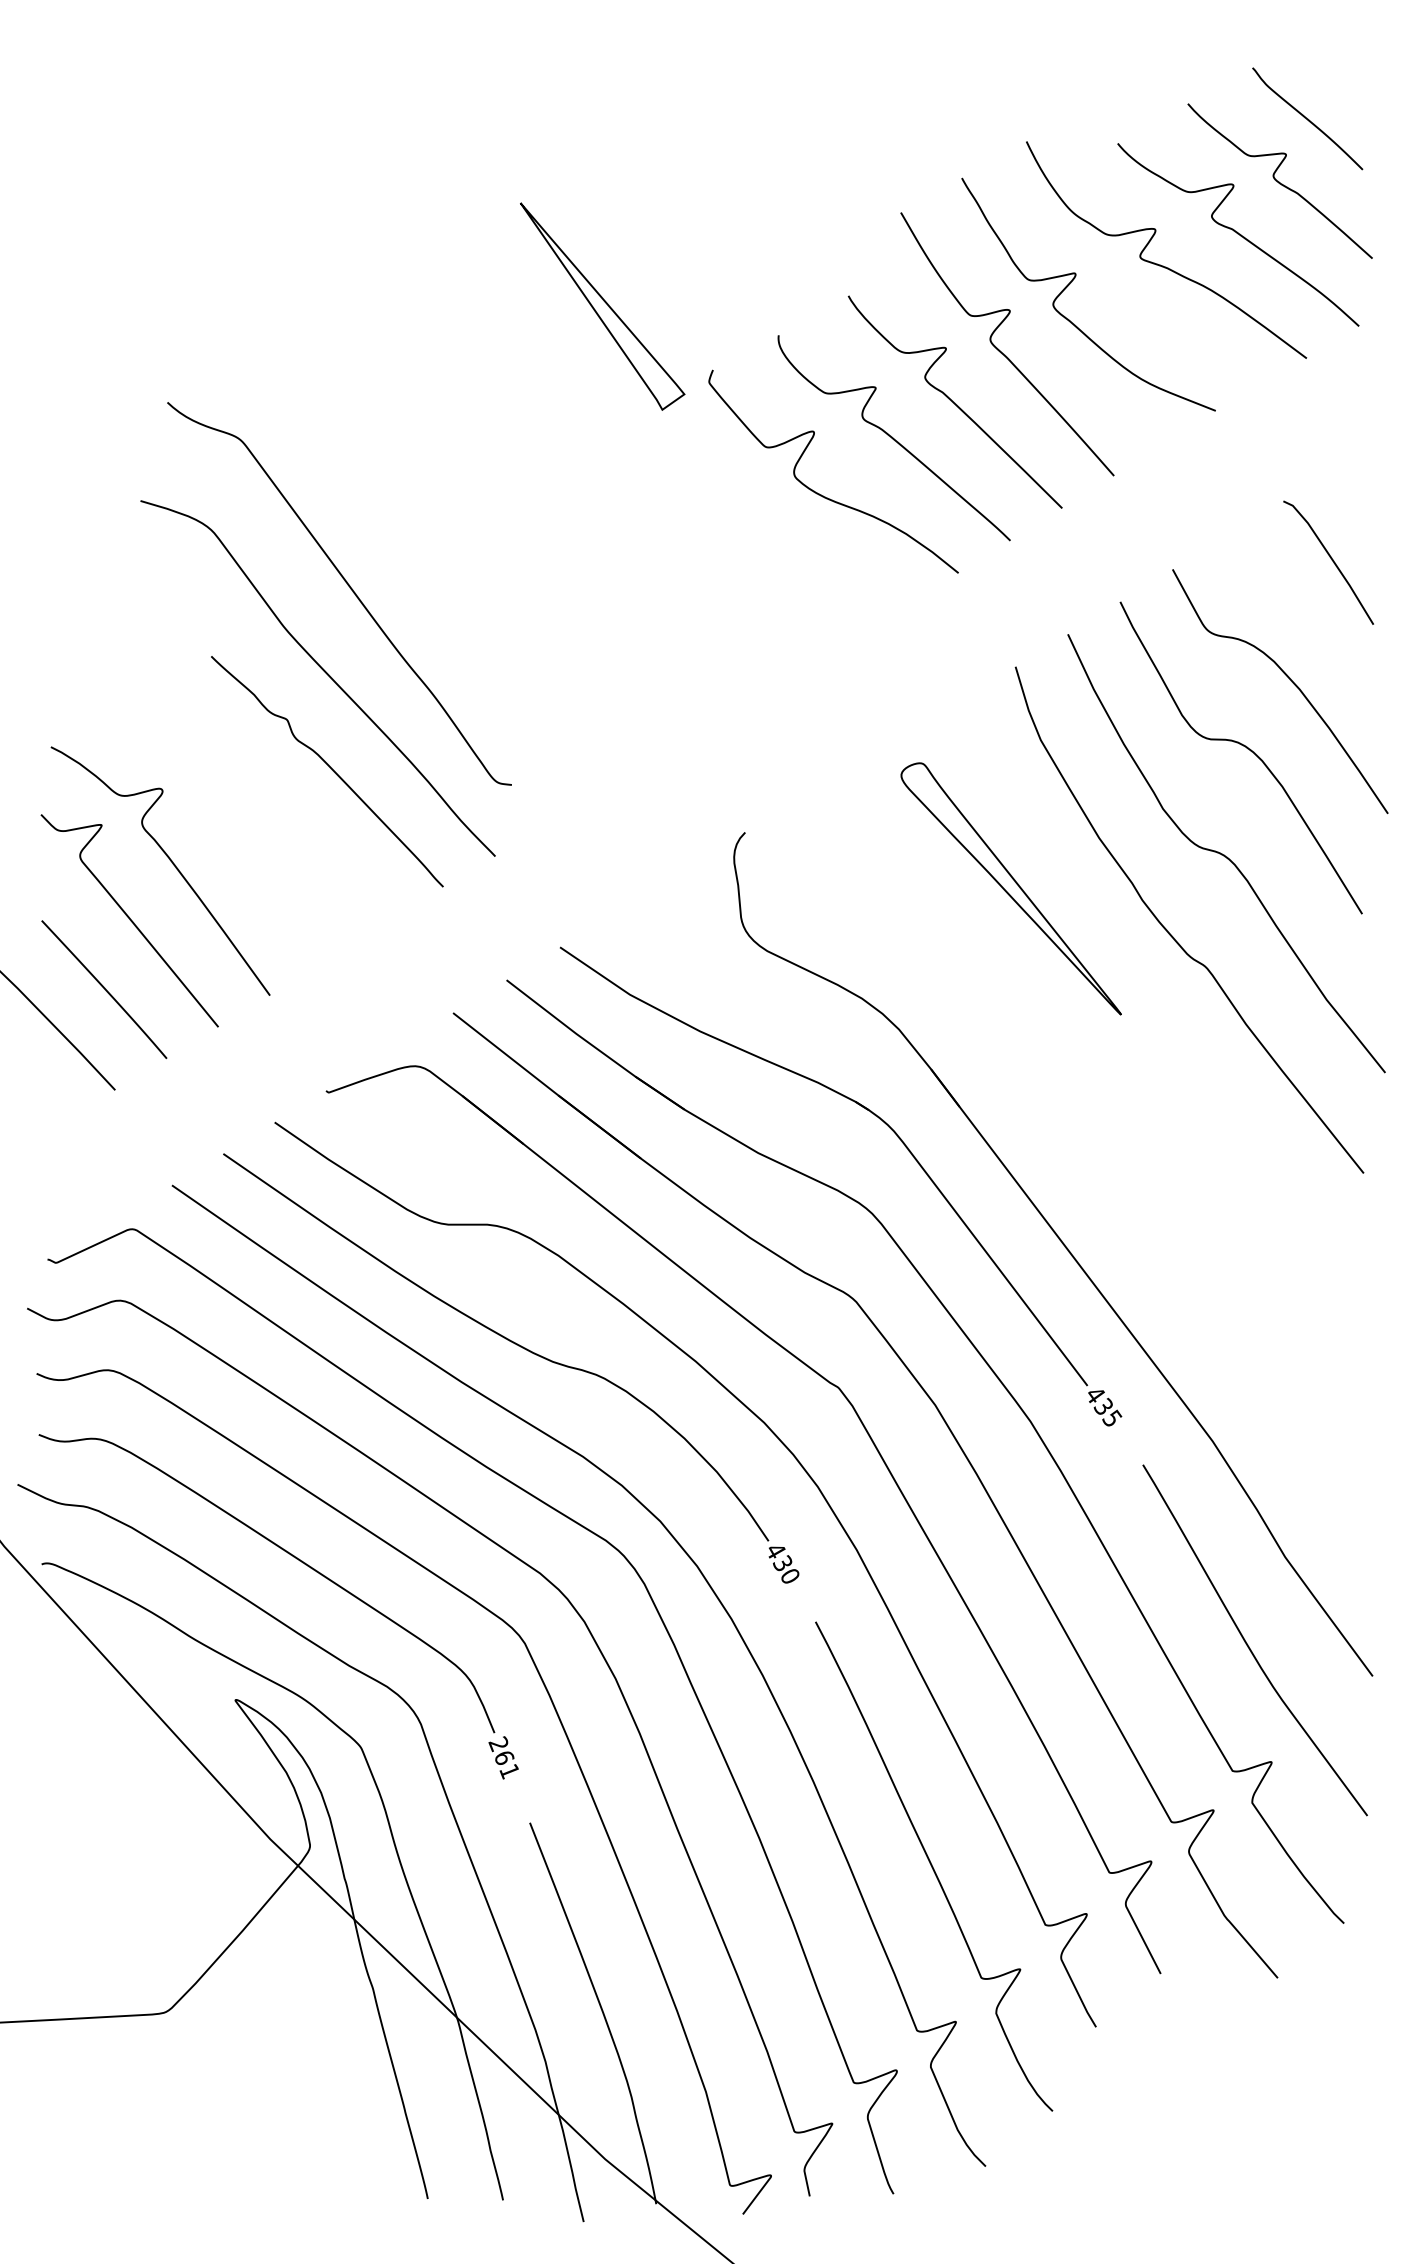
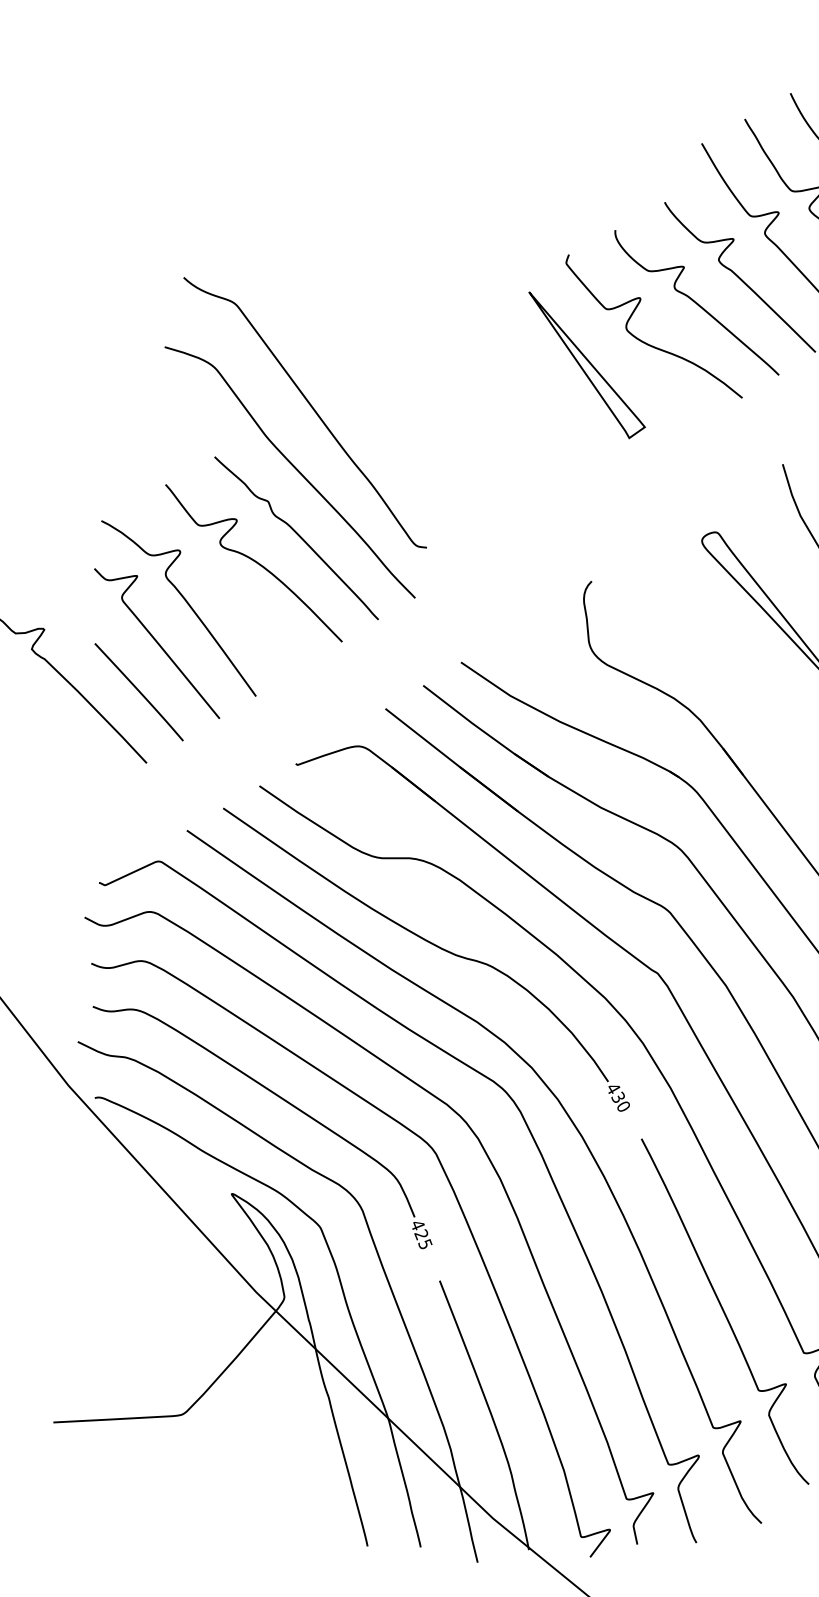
part: (602, 306) -> (587, 365), moved
curve: (267, 804) -> (254, 561), added
text: (503, 1757) -> (421, 1234), 261 -> 425

